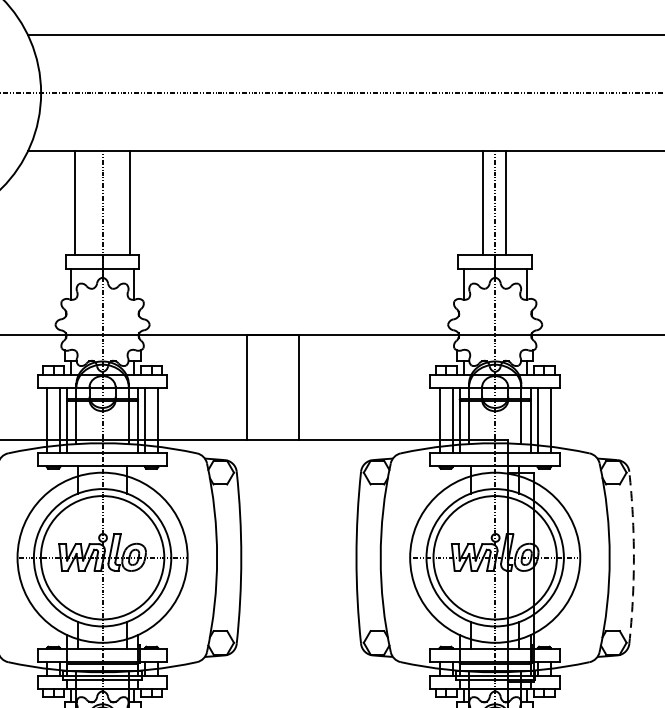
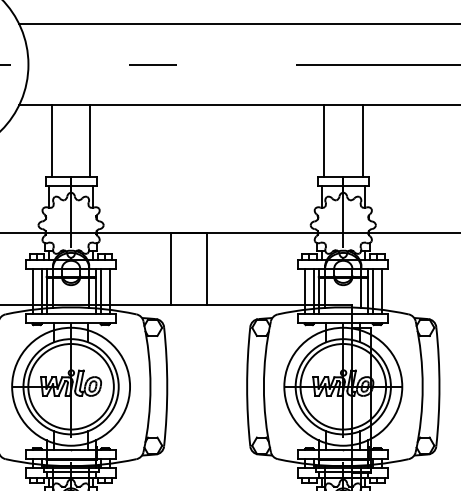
line: (482, 204) -> (362, 141), moved
line: (507, 204) -> (324, 141), moved
arc: (633, 557) -> (439, 386), dashed -> solid

